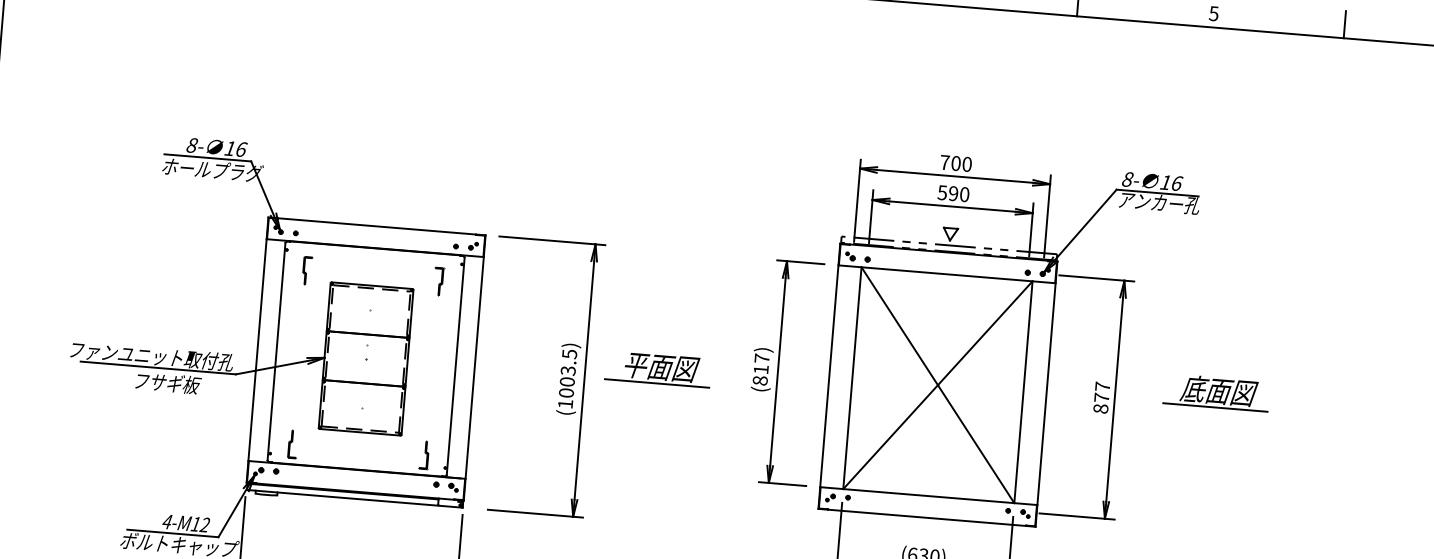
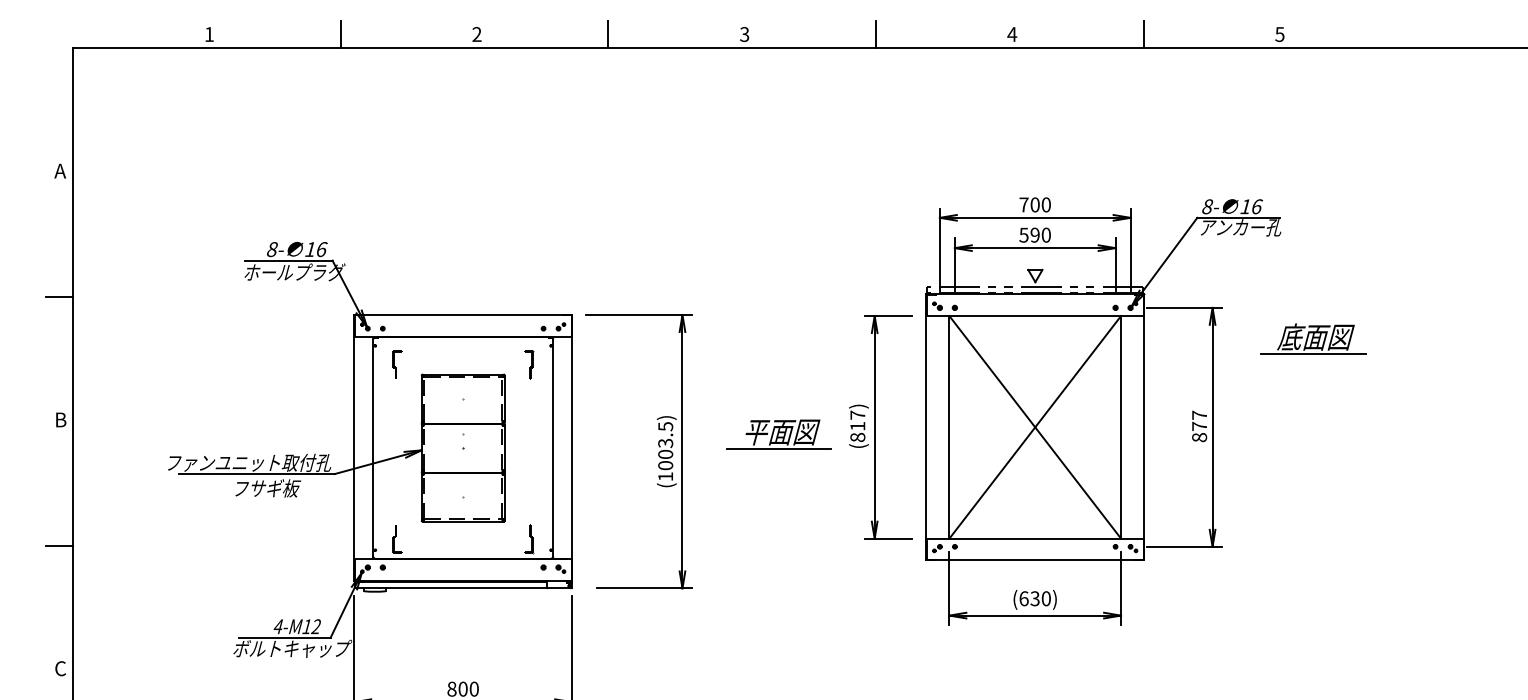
line: (1345, 24) -> (1411, 34), removed
part: (657, 369) -> (778, 434), moved
part: (1216, 392) -> (1313, 338), moved

